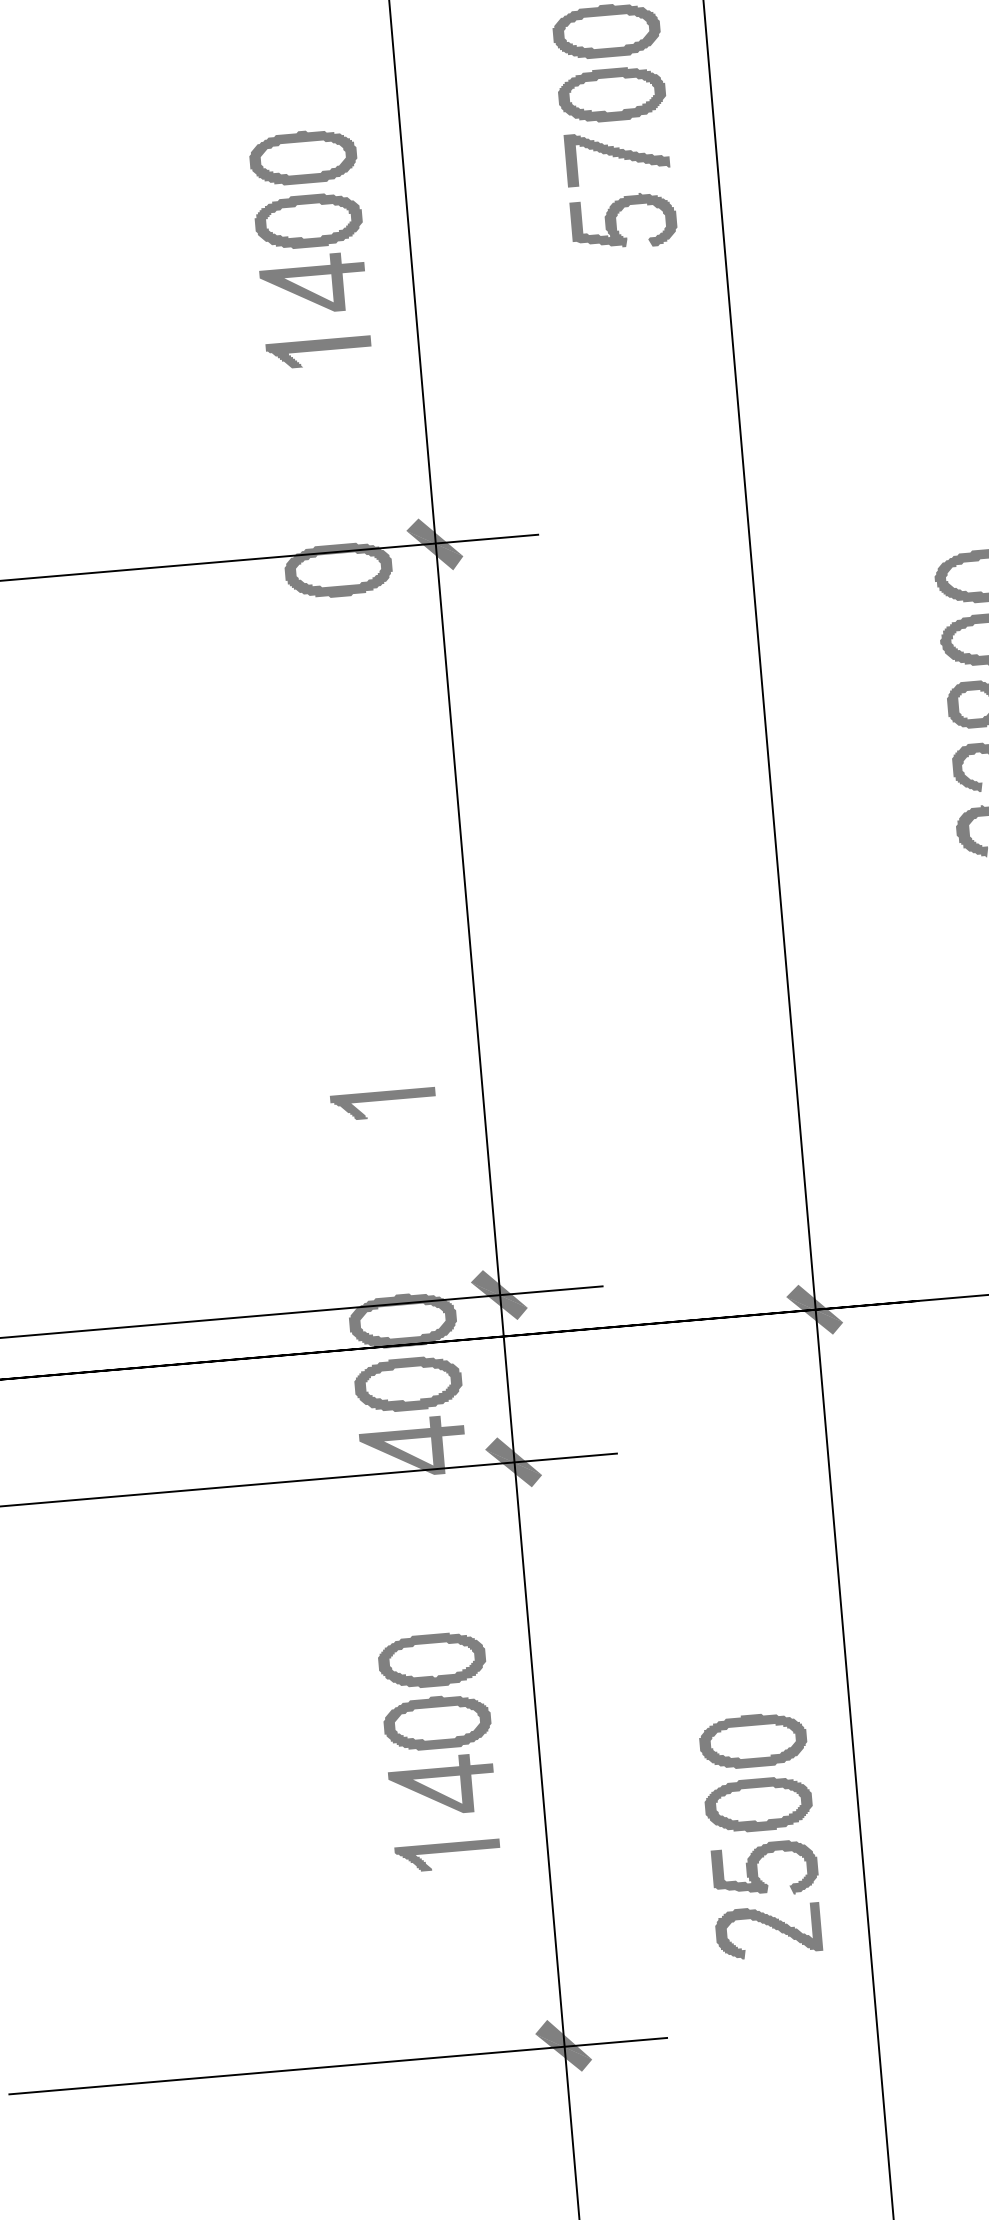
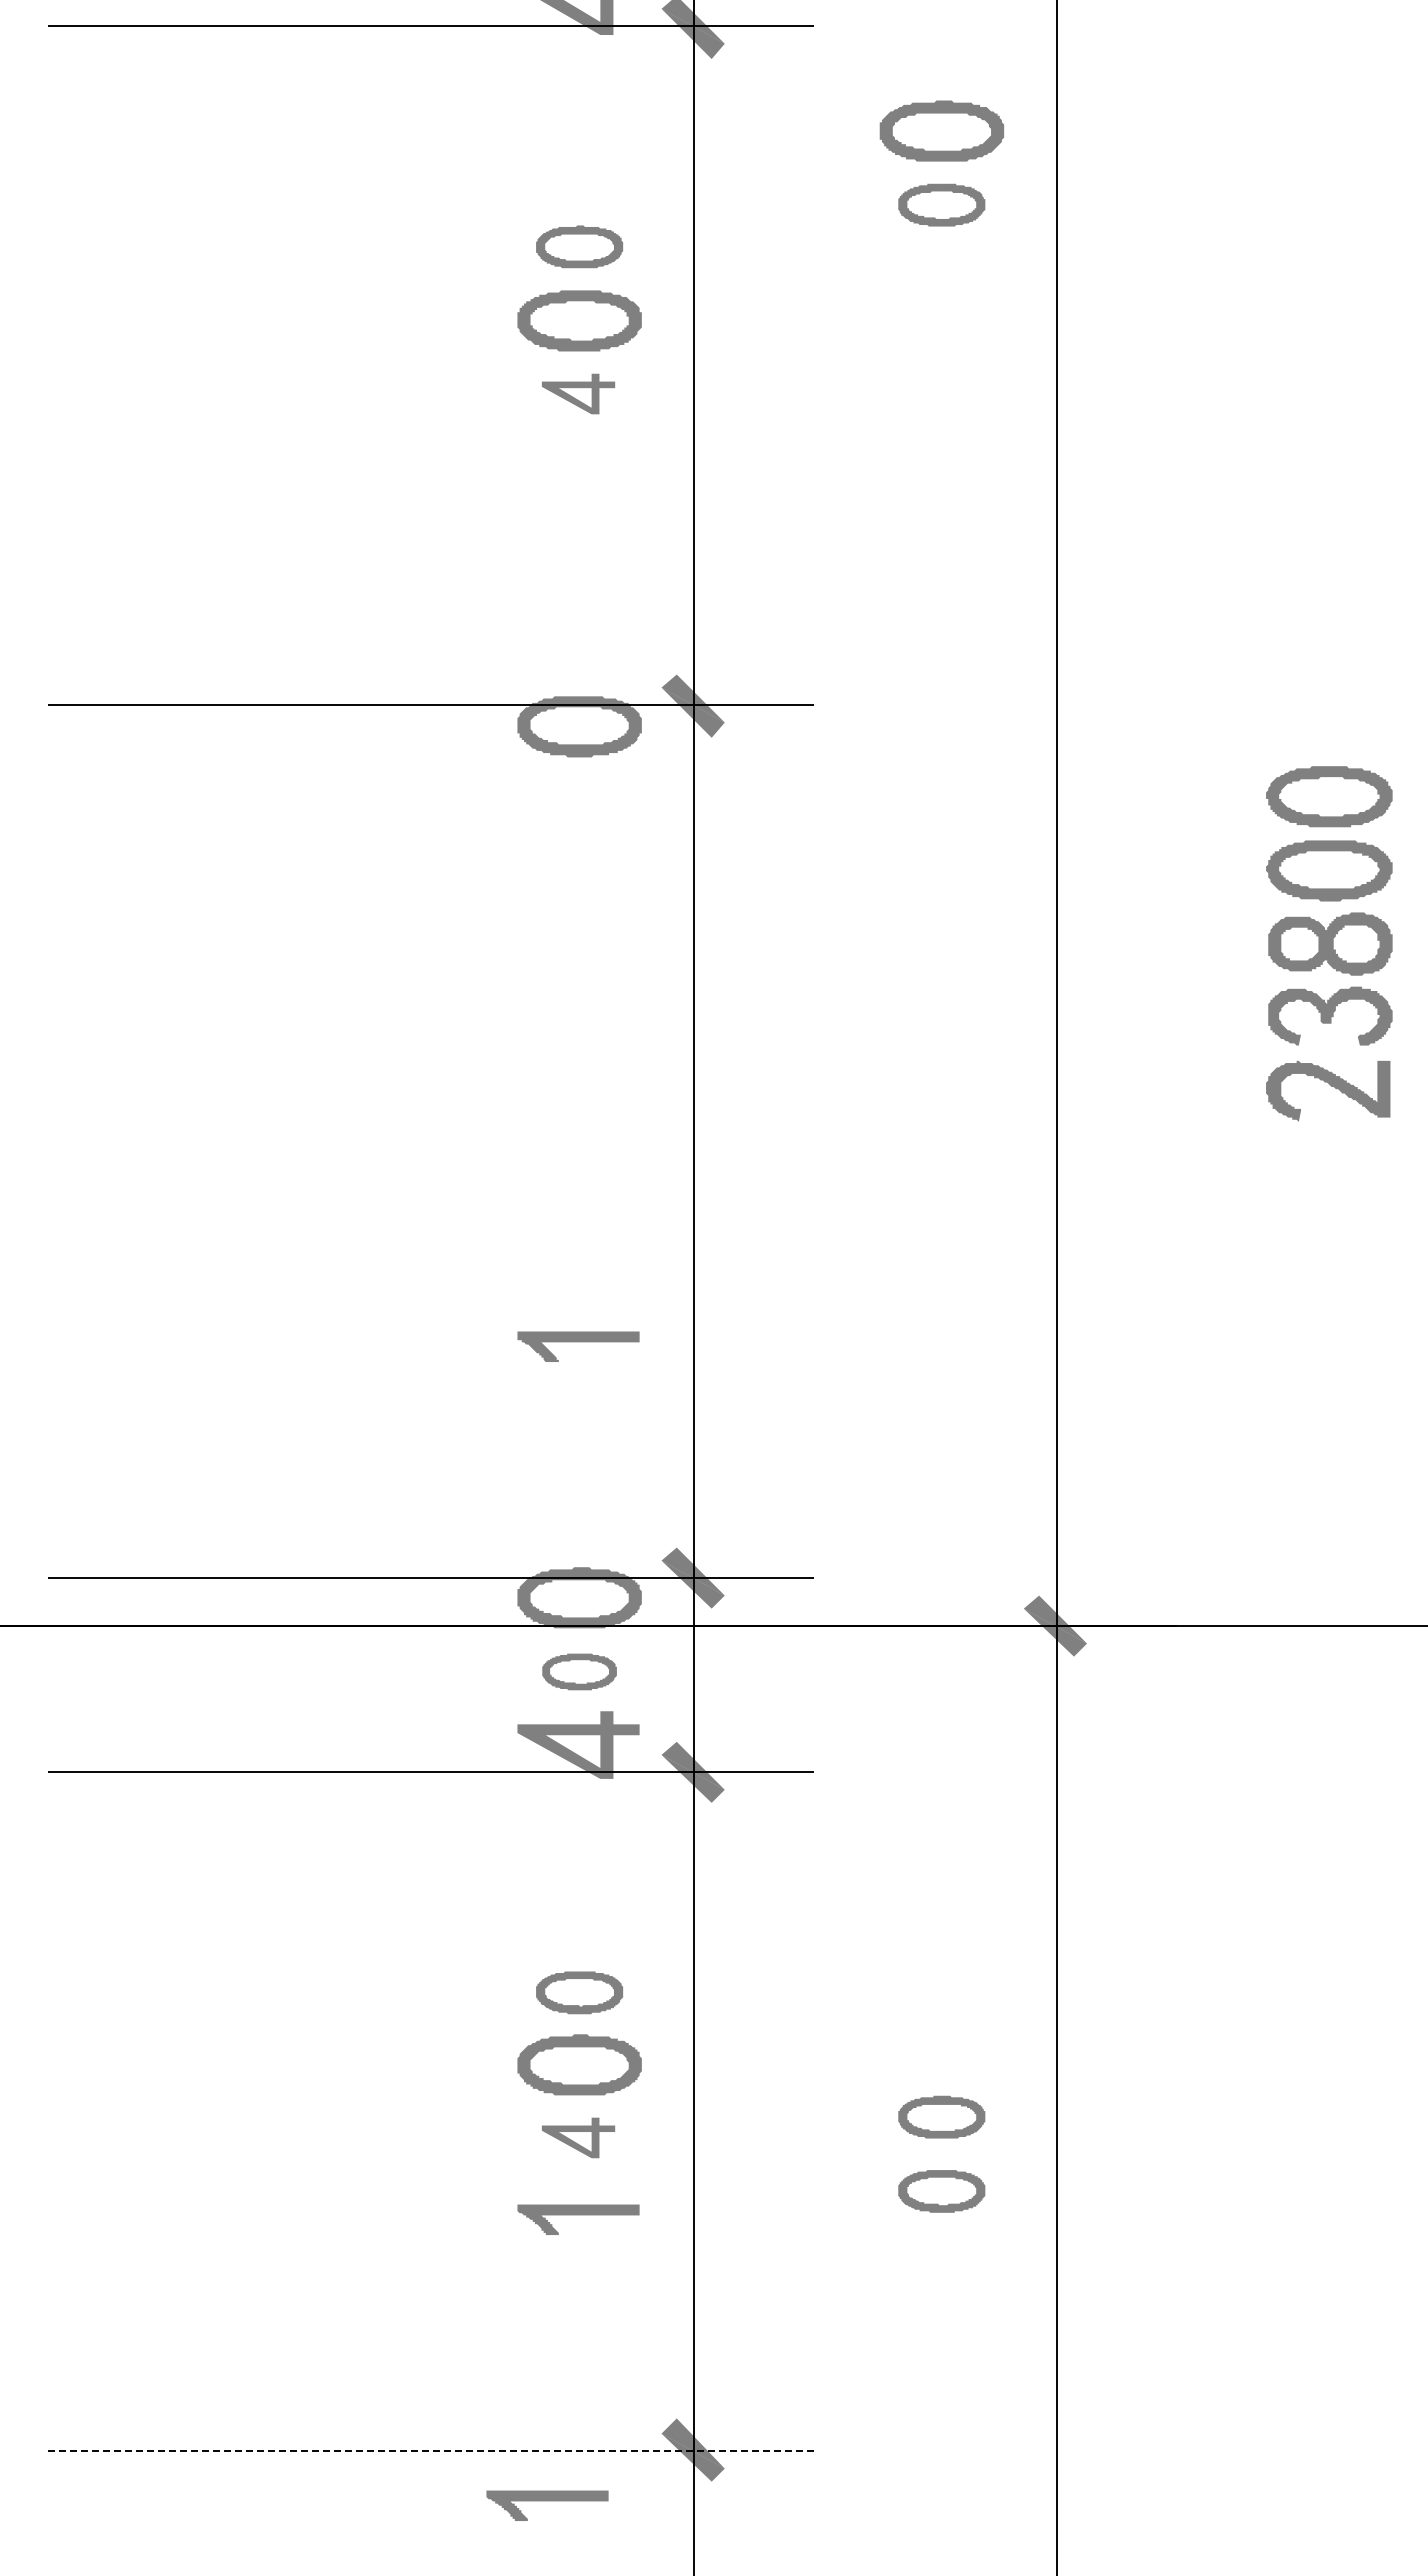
part: (611, 94) -> (941, 204), size x0.7
fill: (617, 156) -> (941, 276), removed
part: (303, 157) -> (579, 246), size x0.7
fill: (623, 221) -> (942, 352), removed
part: (313, 283) -> (578, 393), size x0.6
fill: (319, 352) -> (578, 473), removed
part: (408, 1384) -> (579, 1671), size x0.6
part: (432, 1660) -> (579, 1992), size x0.7
part: (752, 1740) -> (941, 2116), size x0.7
part: (441, 1785) -> (578, 2137), size x0.6
part: (758, 1804) -> (941, 2191), size x0.7
part: (757, 1870) -> (934, 2266), removed
fill: (768, 1931) -> (940, 2338), removed
line: (338, 2066) -> (431, 2451), solid -> dashed
part: (442, 2104) -> (547, 2505), added

